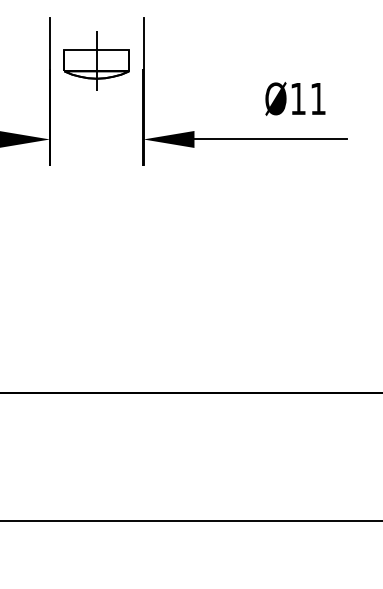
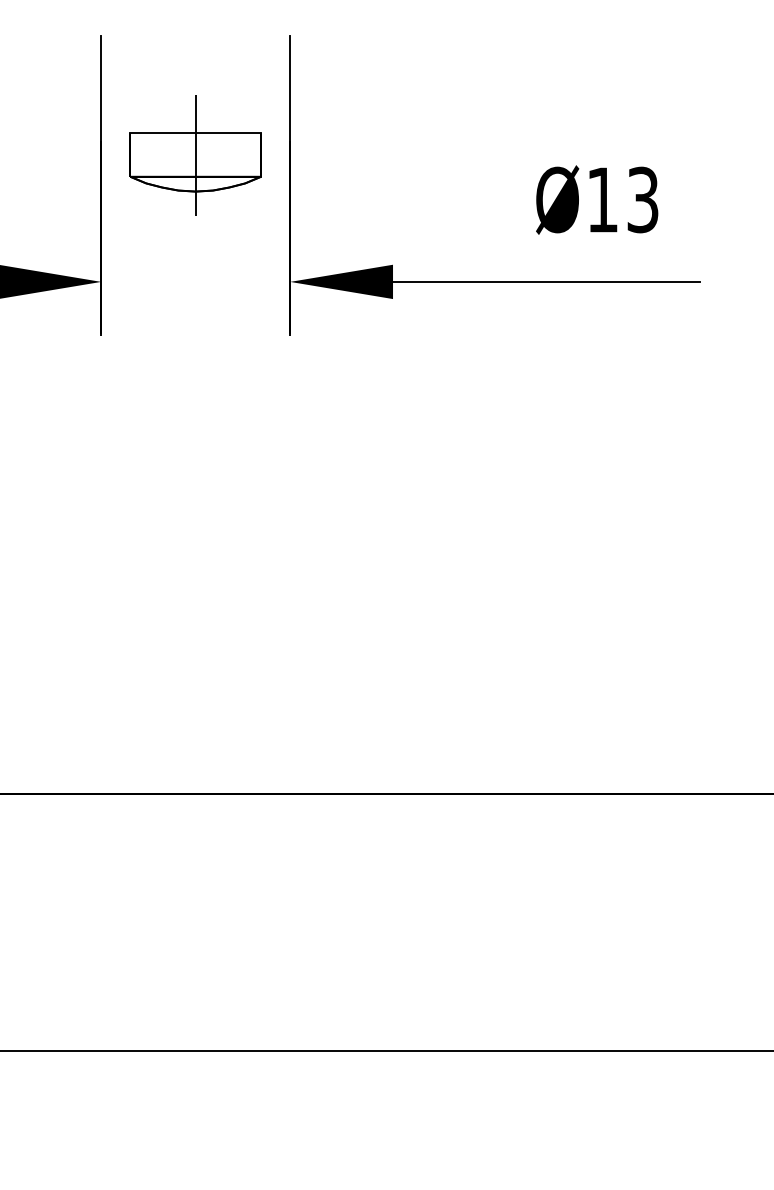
part: (96, 60) -> (195, 154), moved
text: (317, 98) -> (641, 199), Ø11 -> Ø13

